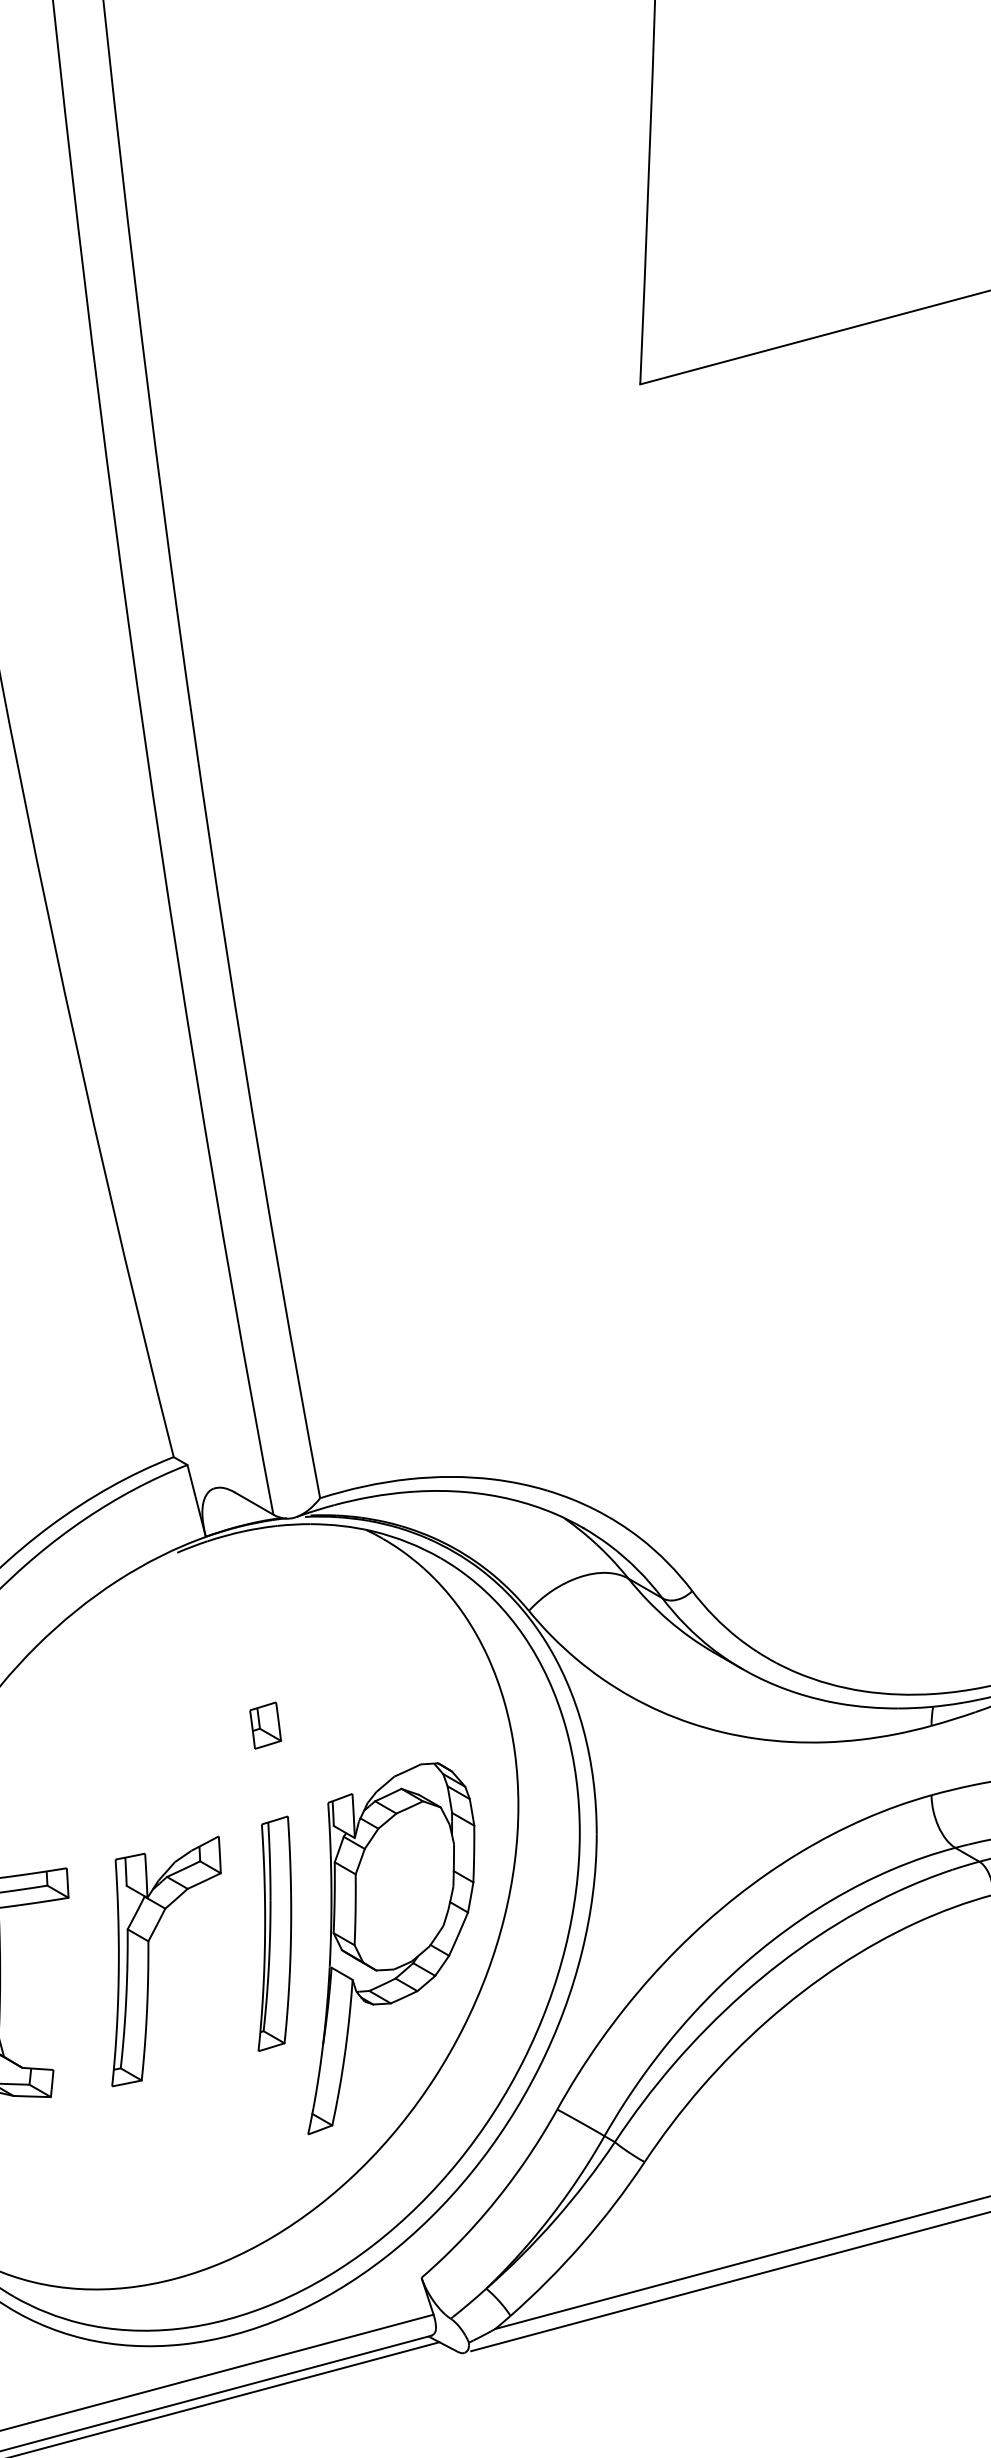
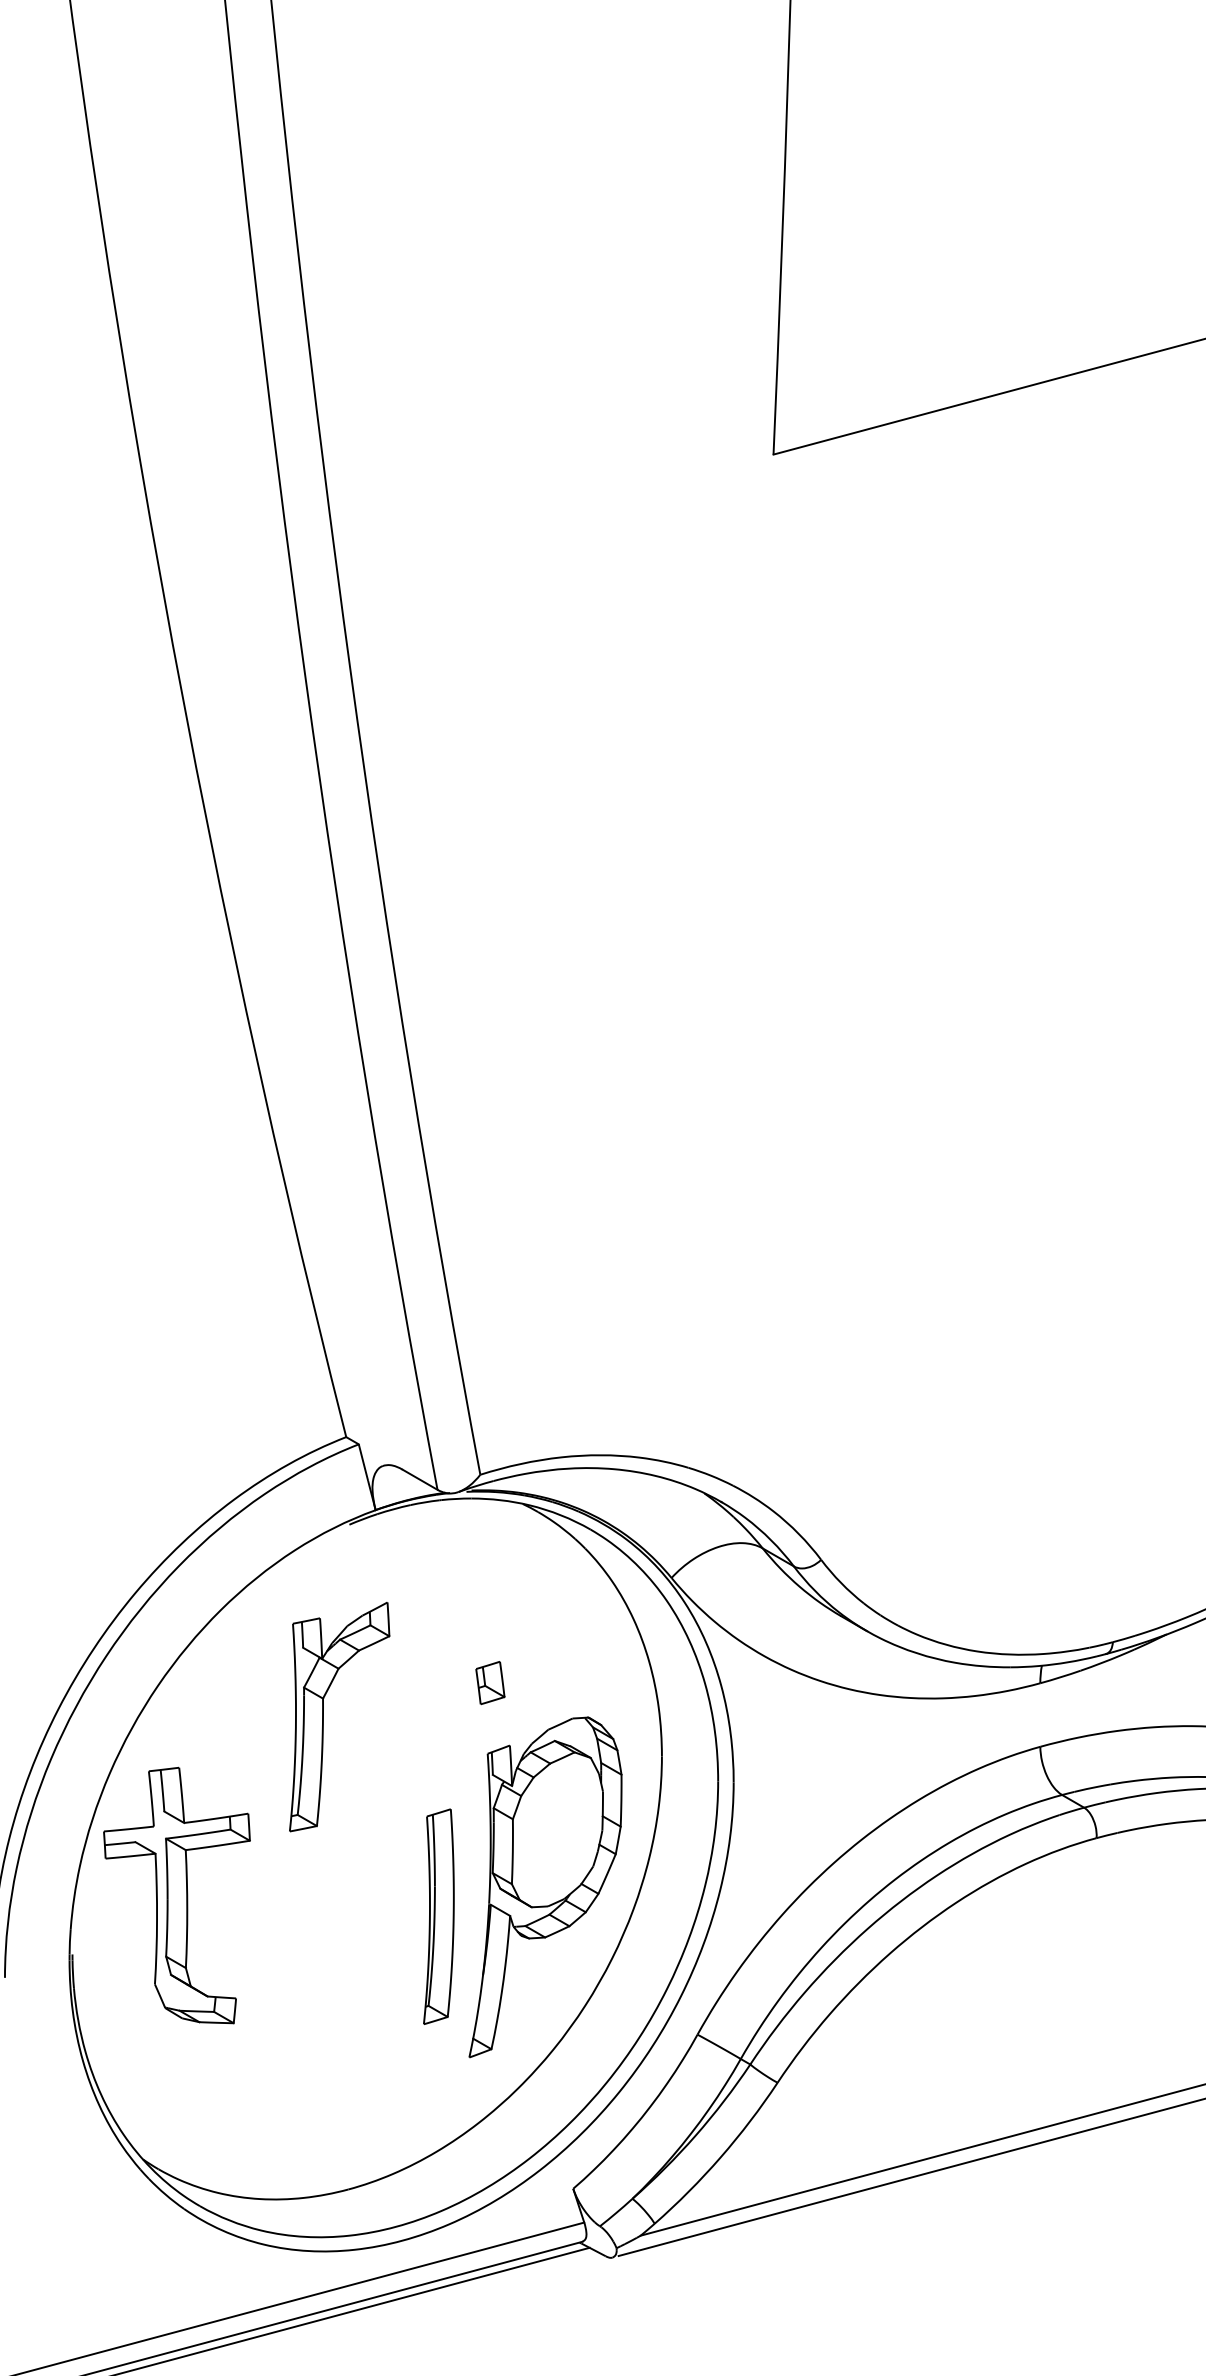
part: (265, 1726) -> (490, 1683), moved
part: (274, 1933) -> (438, 1916), moved
part: (148, 1961) -> (323, 1717), moved

